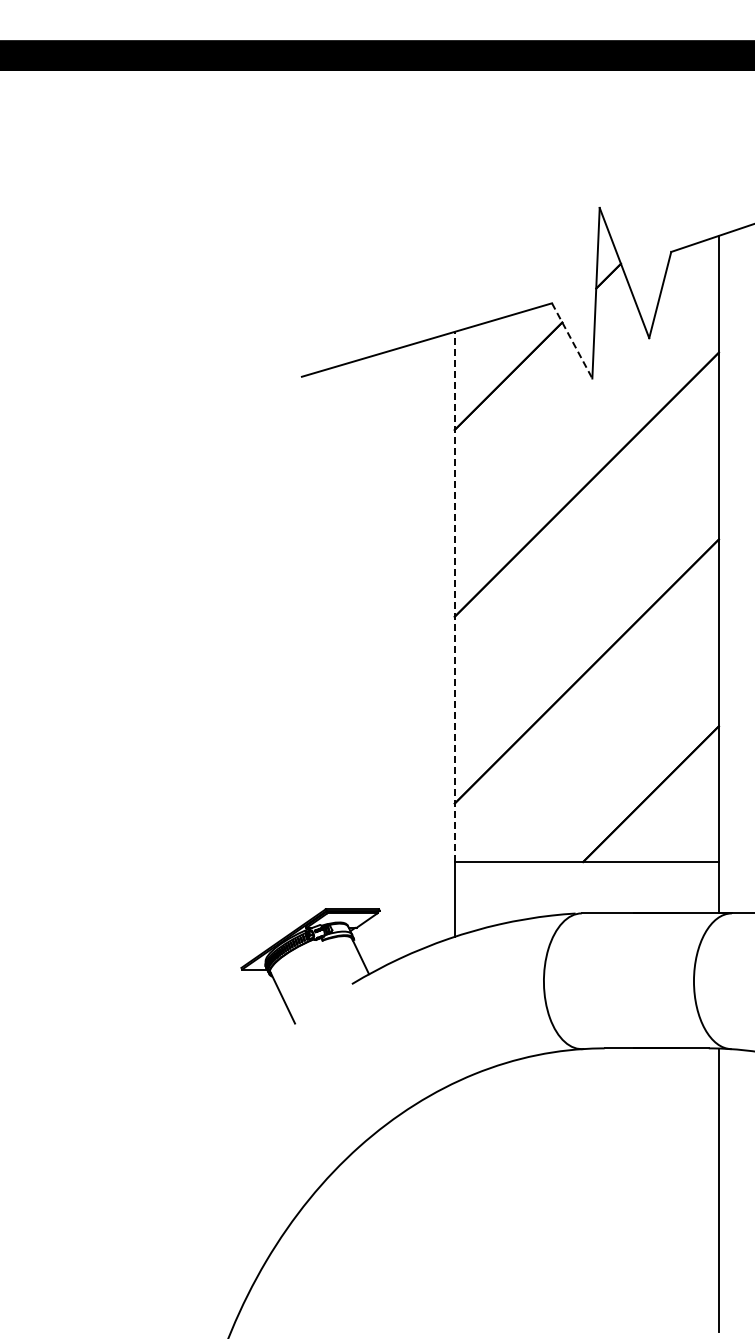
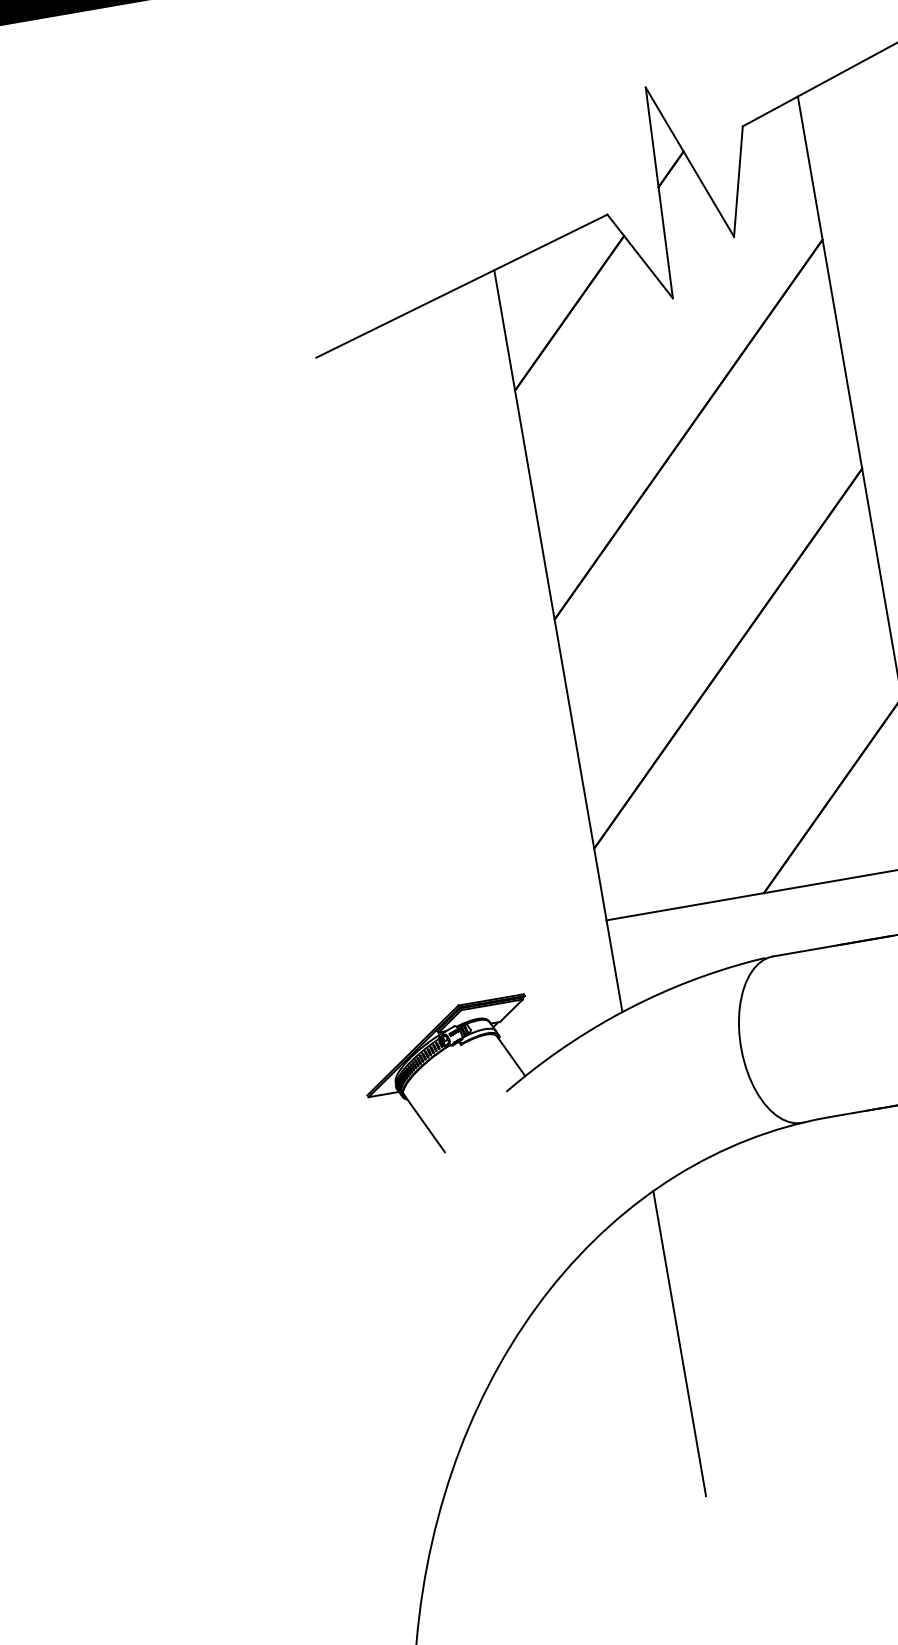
line: (572, 340) -> (640, 255), dashed -> solid
line: (454, 596) -> (549, 594), dashed -> solid
line: (454, 1206) -> (679, 1342), added

